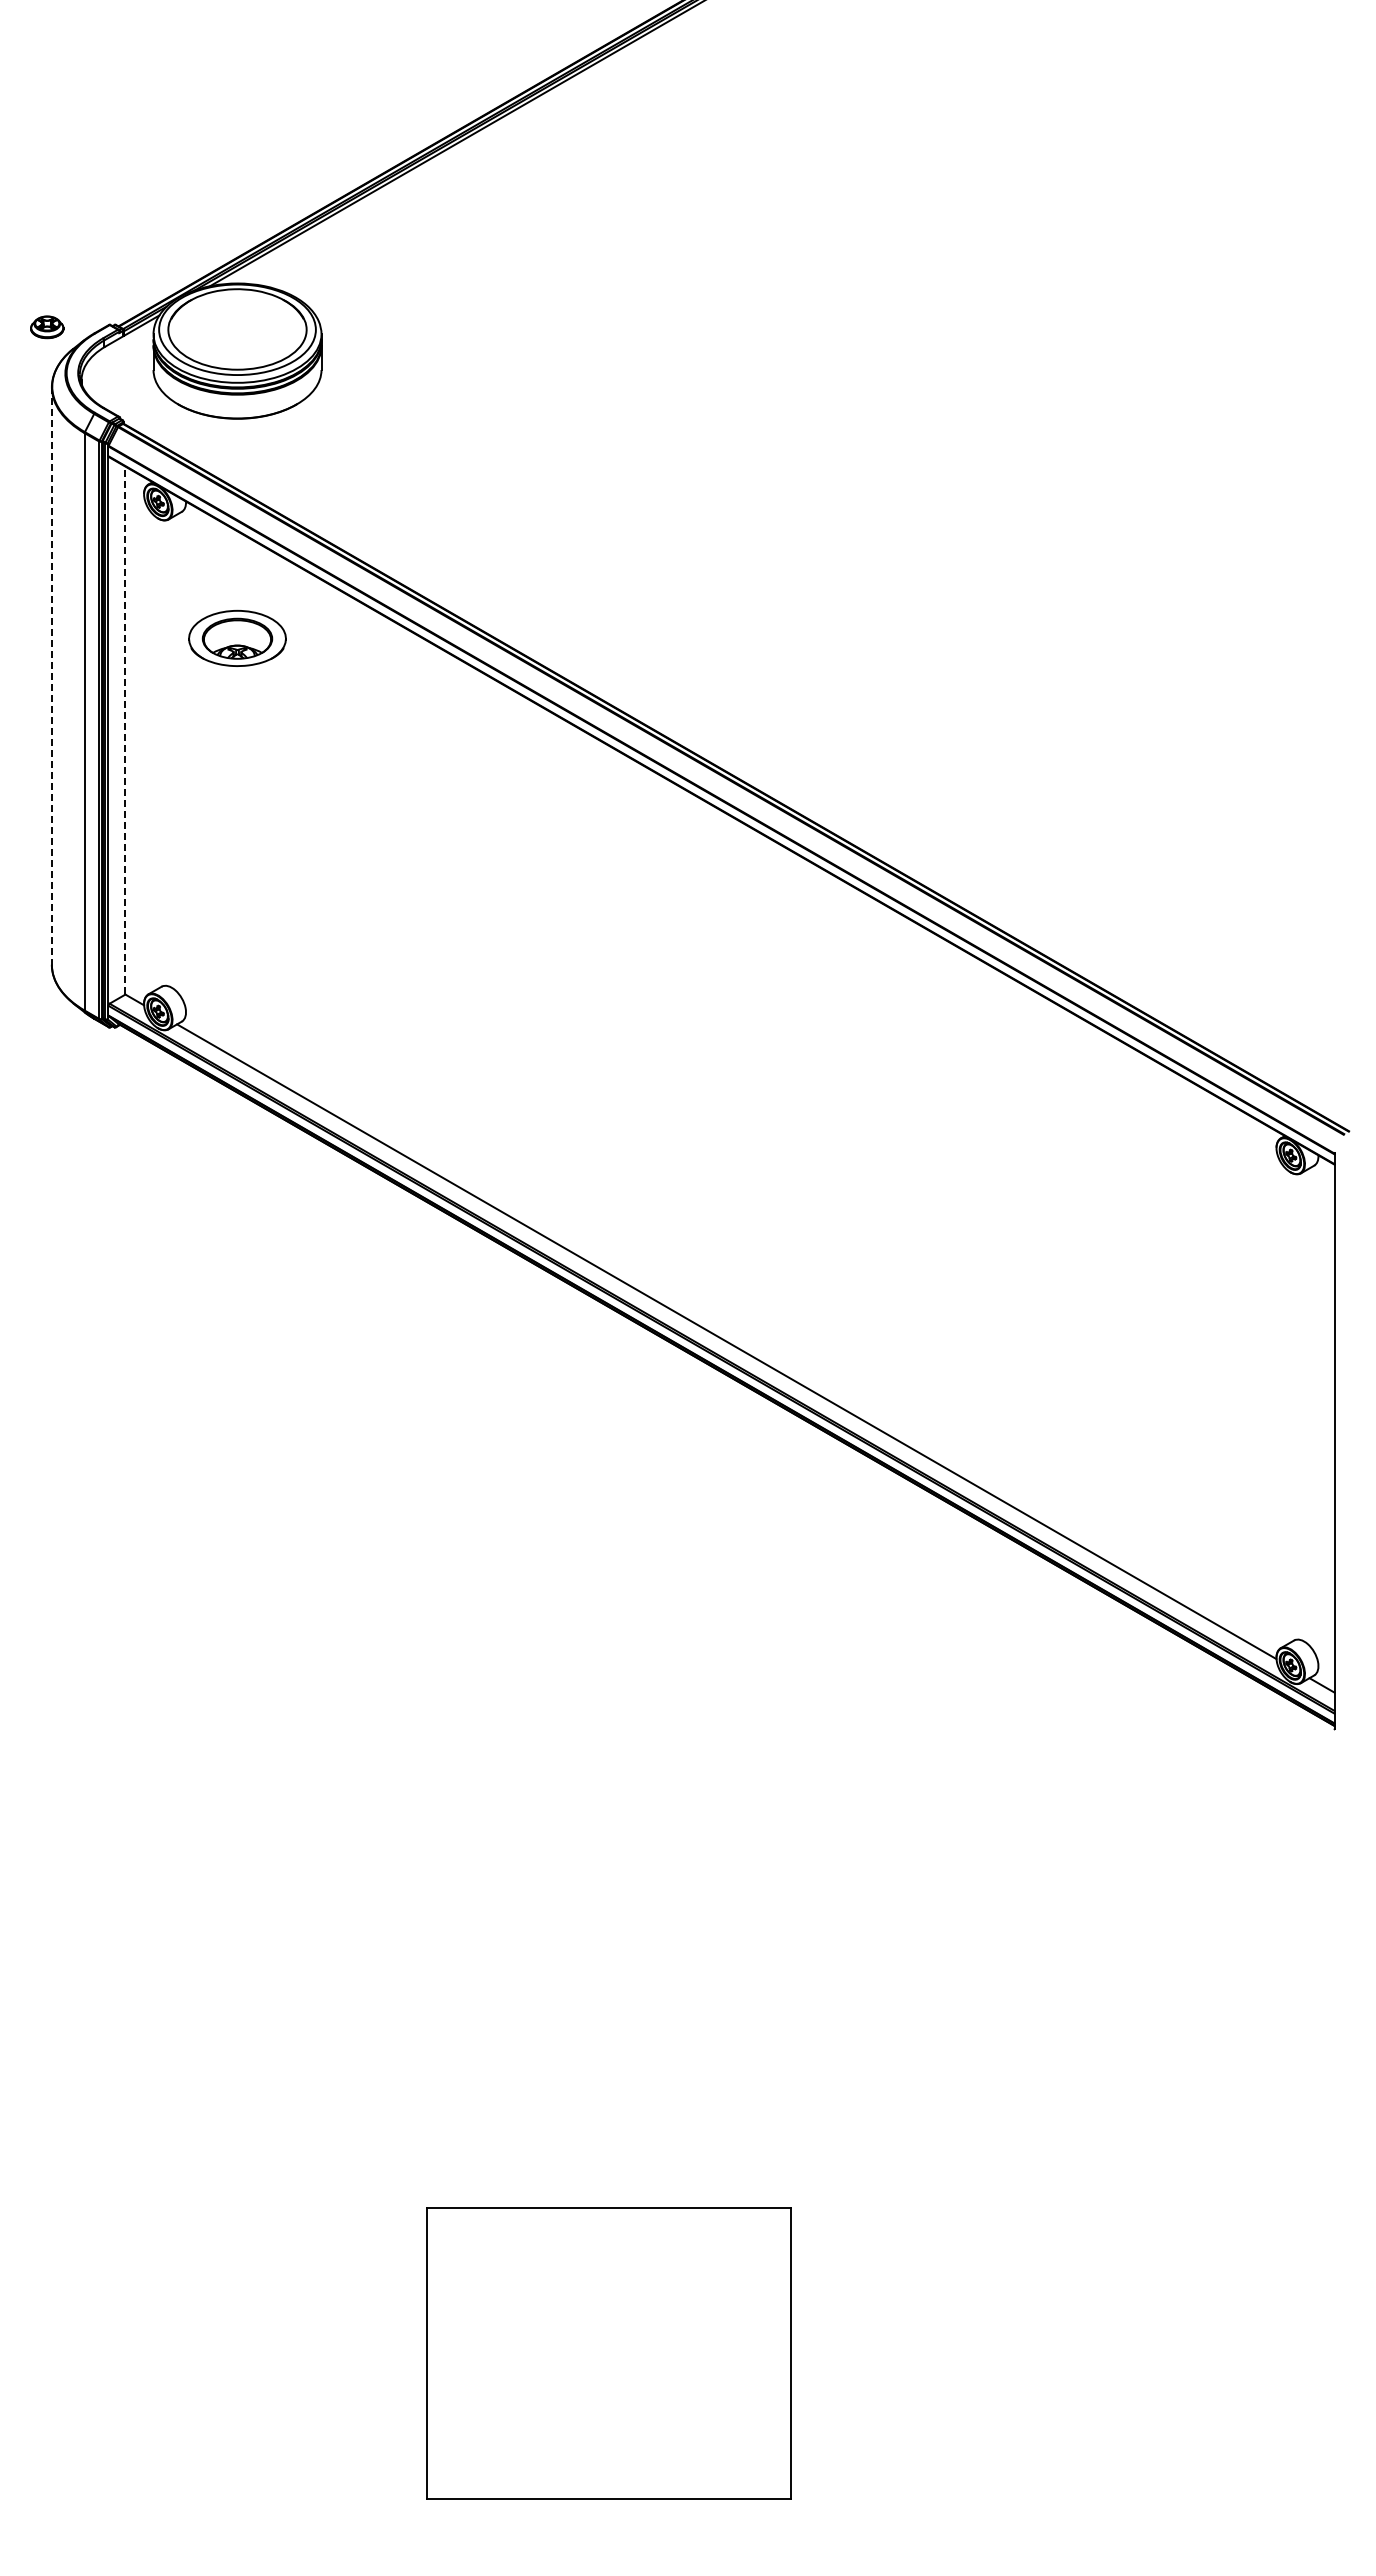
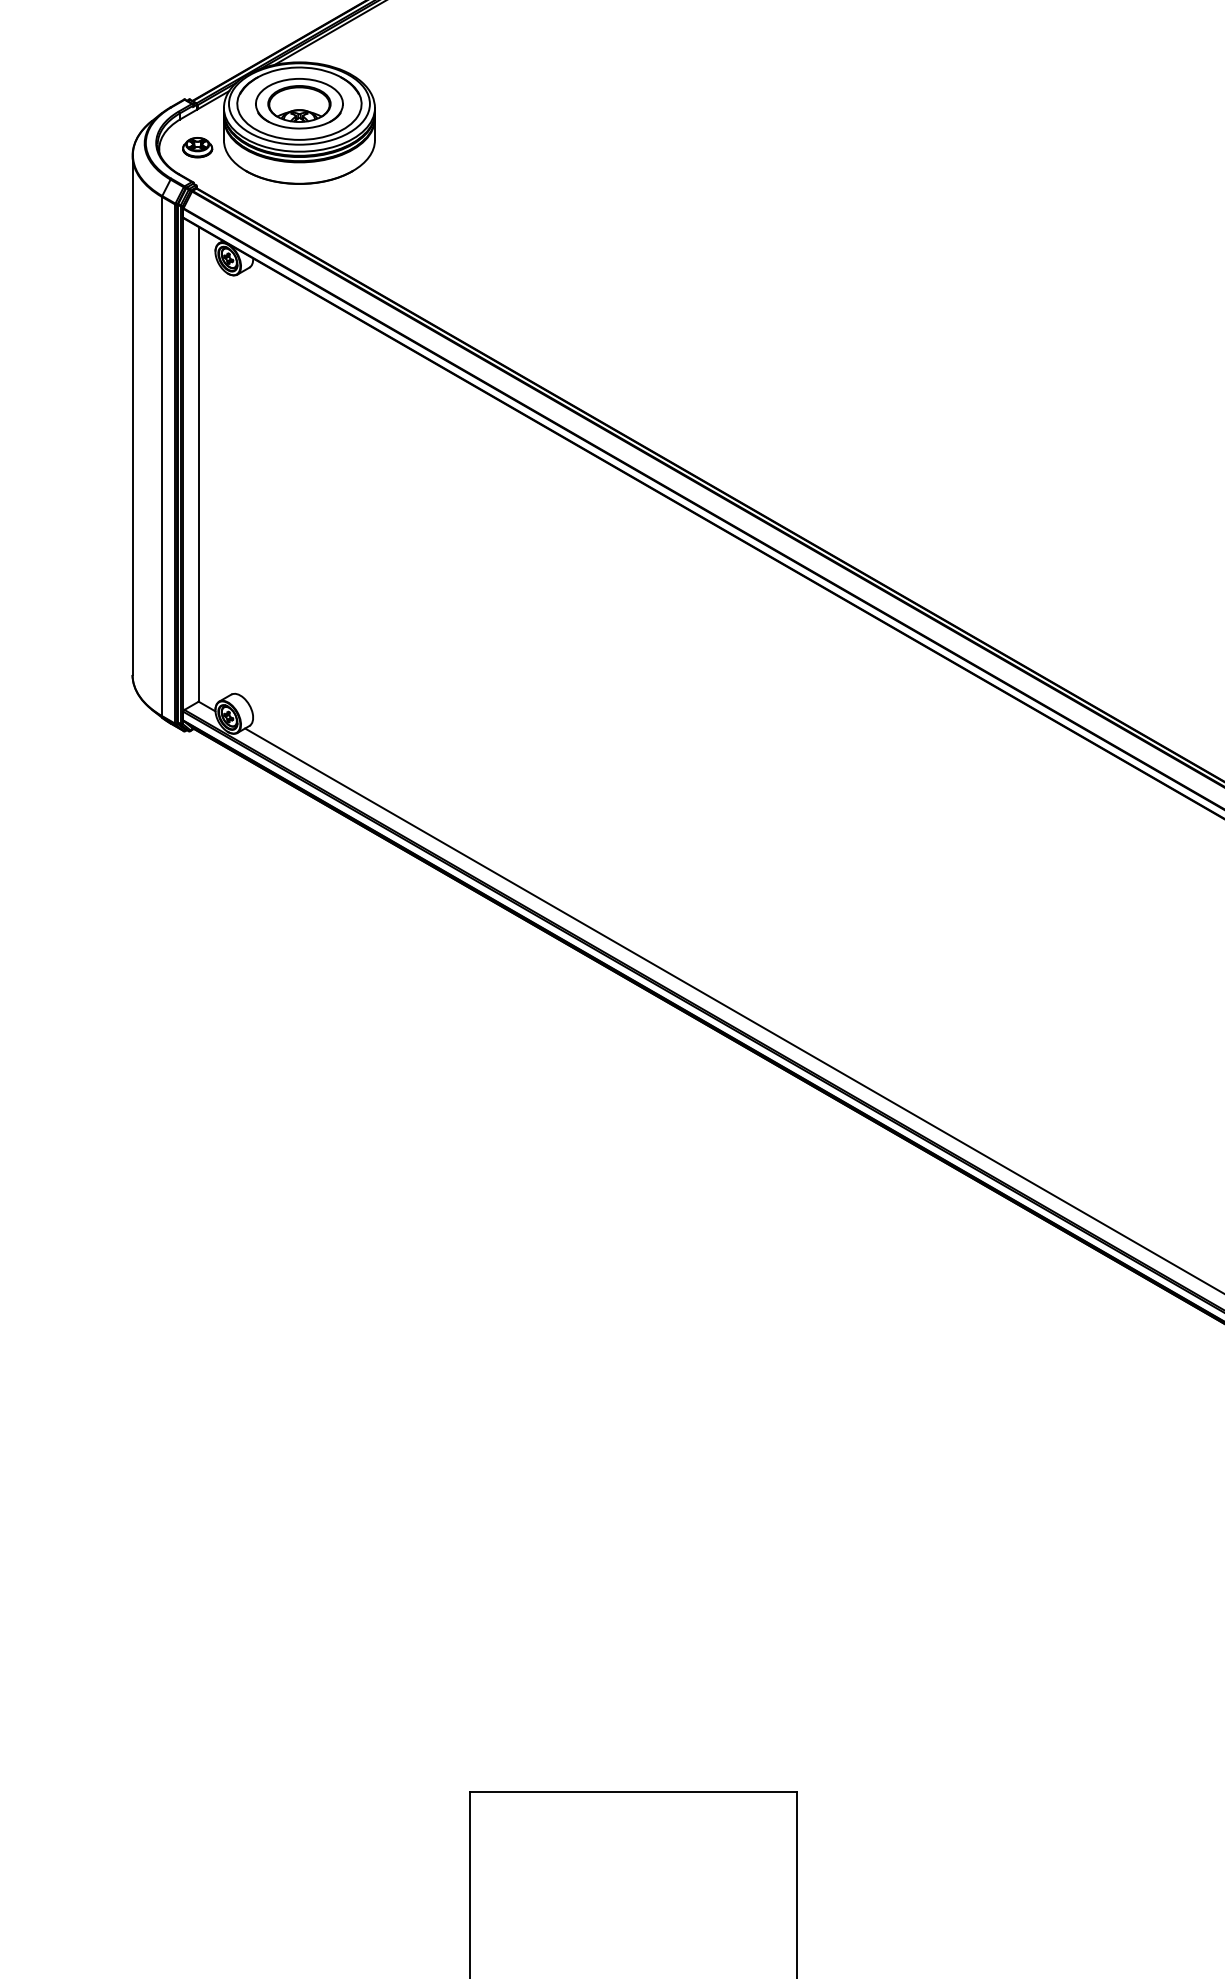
part: (47, 327) -> (197, 147), moved
part: (237, 637) -> (299, 102), moved
line: (51, 676) -> (132, 415), dashed -> solid
line: (125, 730) -> (198, 464), dashed -> solid

